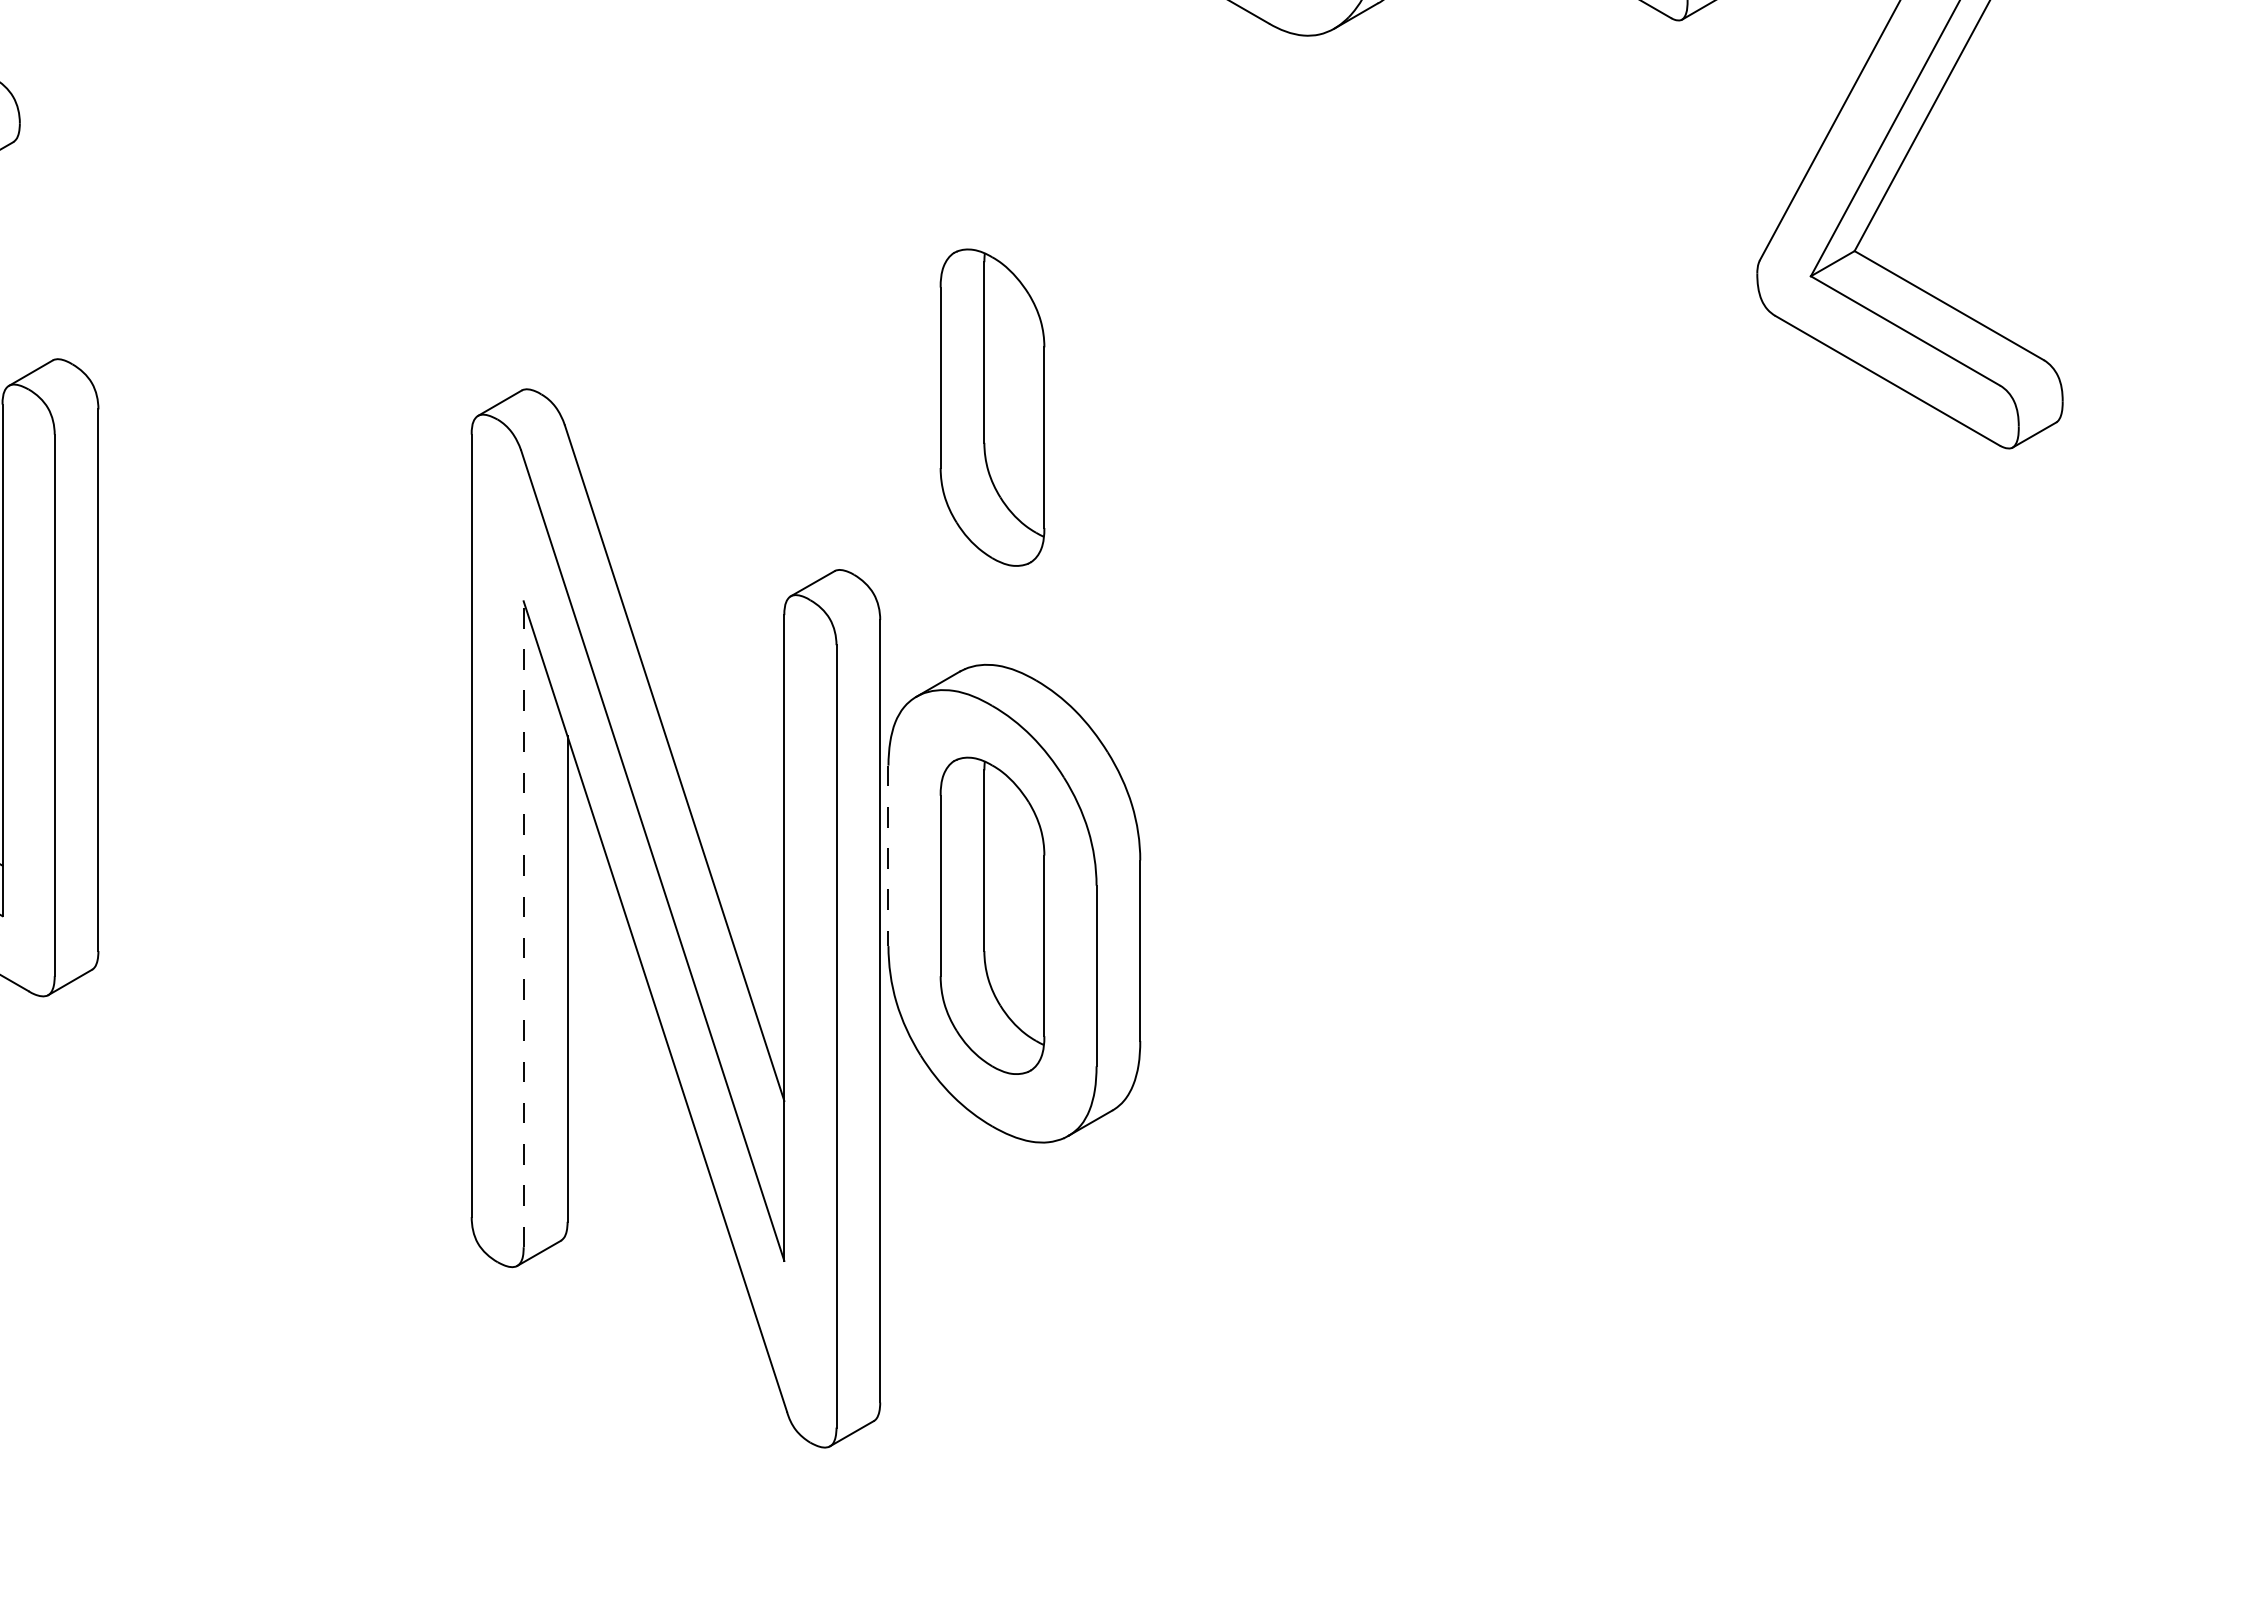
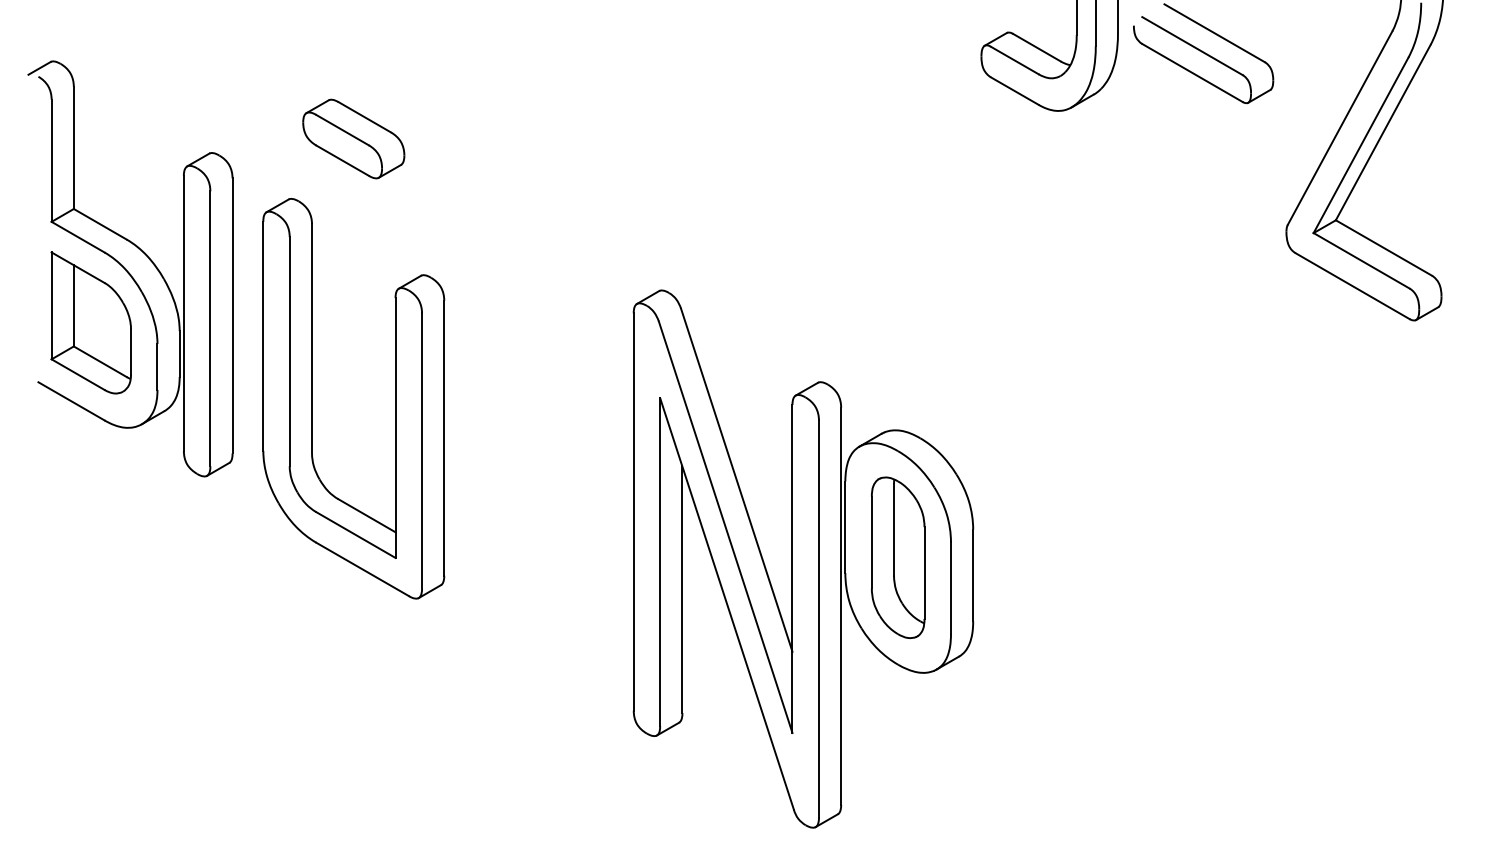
part: (993, 407) -> (898, 299), removed
line: (888, 856) -> (845, 527), dashed -> solid
line: (524, 925) -> (660, 562), dashed -> solid

